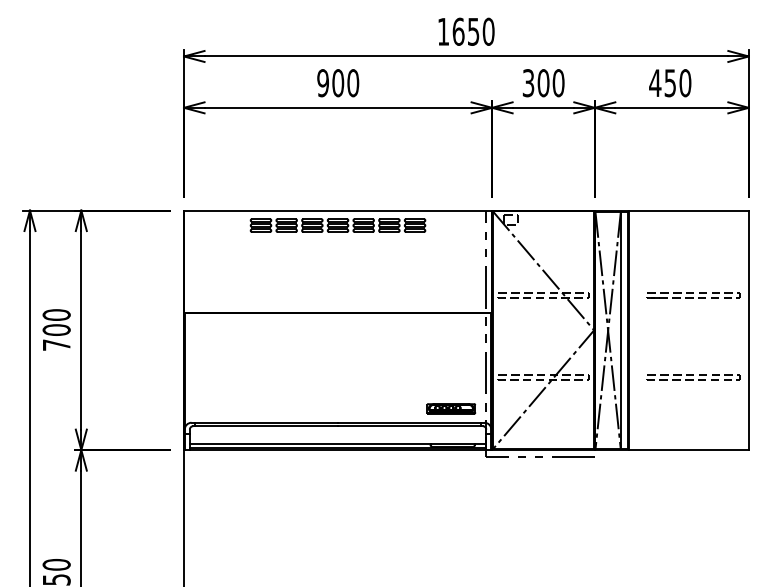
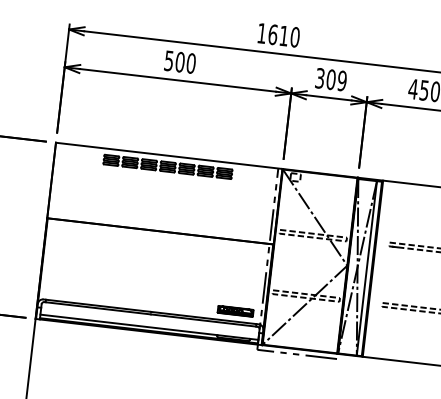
text: (473, 31) -> (284, 35), 1650 -> 1610
text: (322, 83) -> (168, 61), 900 -> 500
text: (558, 83) -> (342, 81), 300 -> 309

